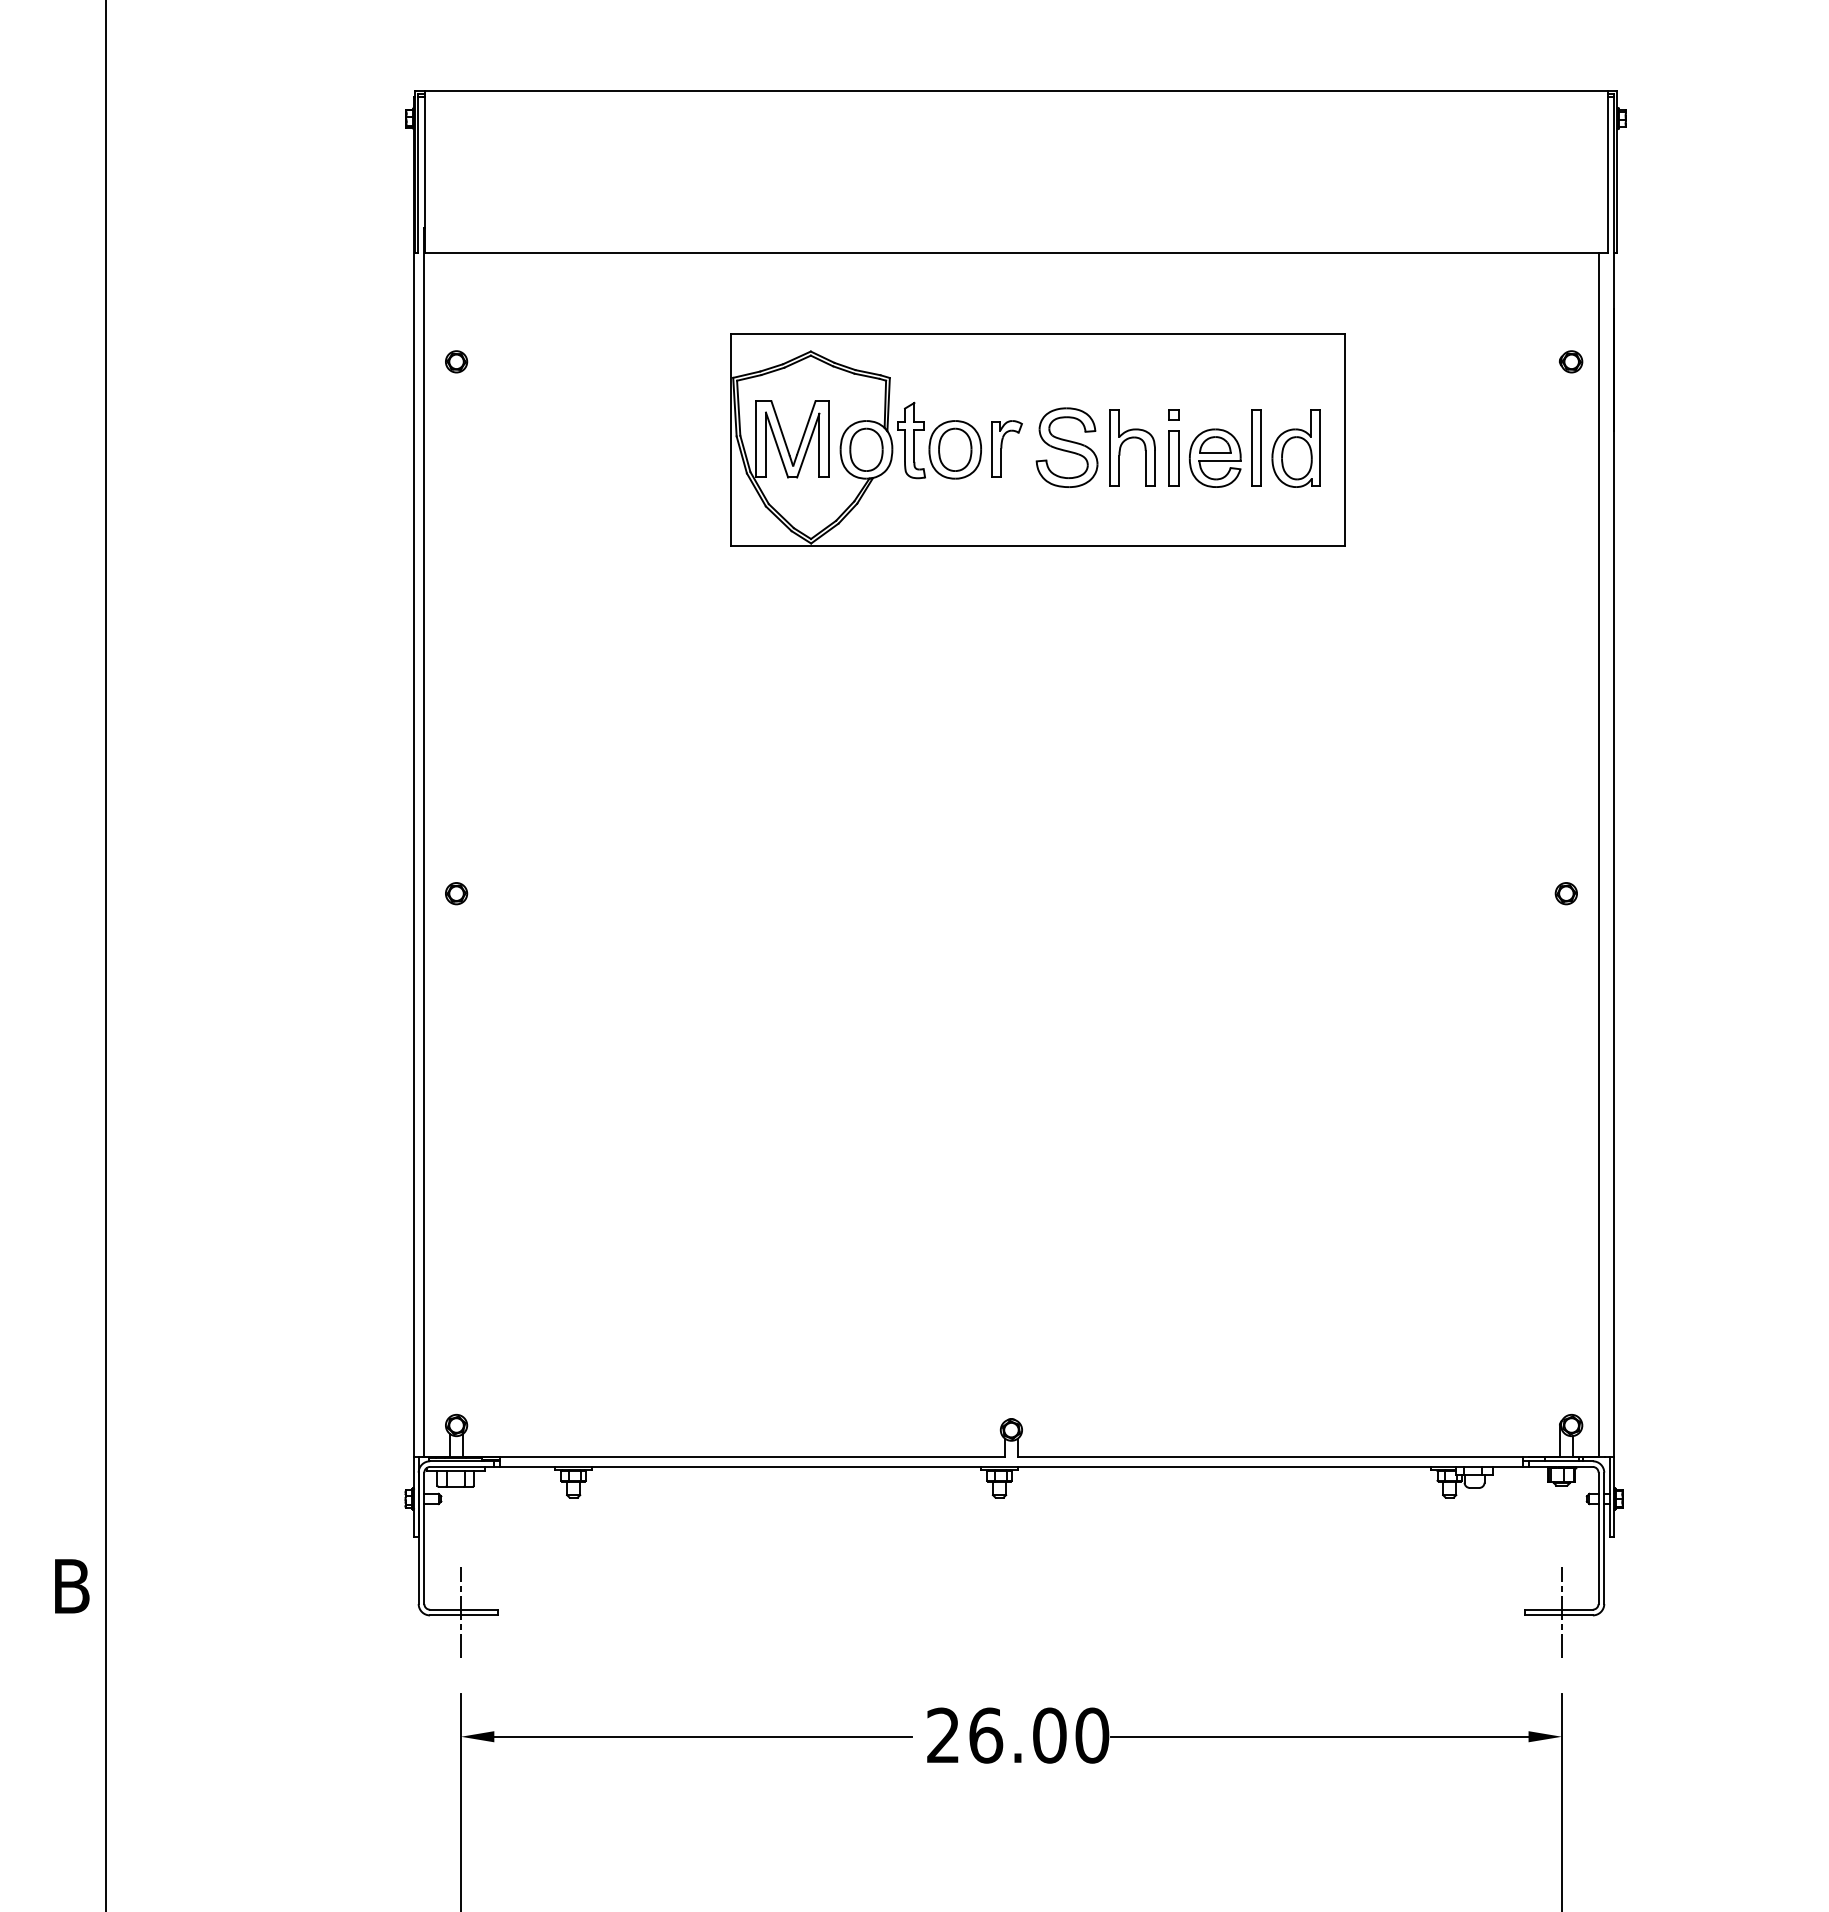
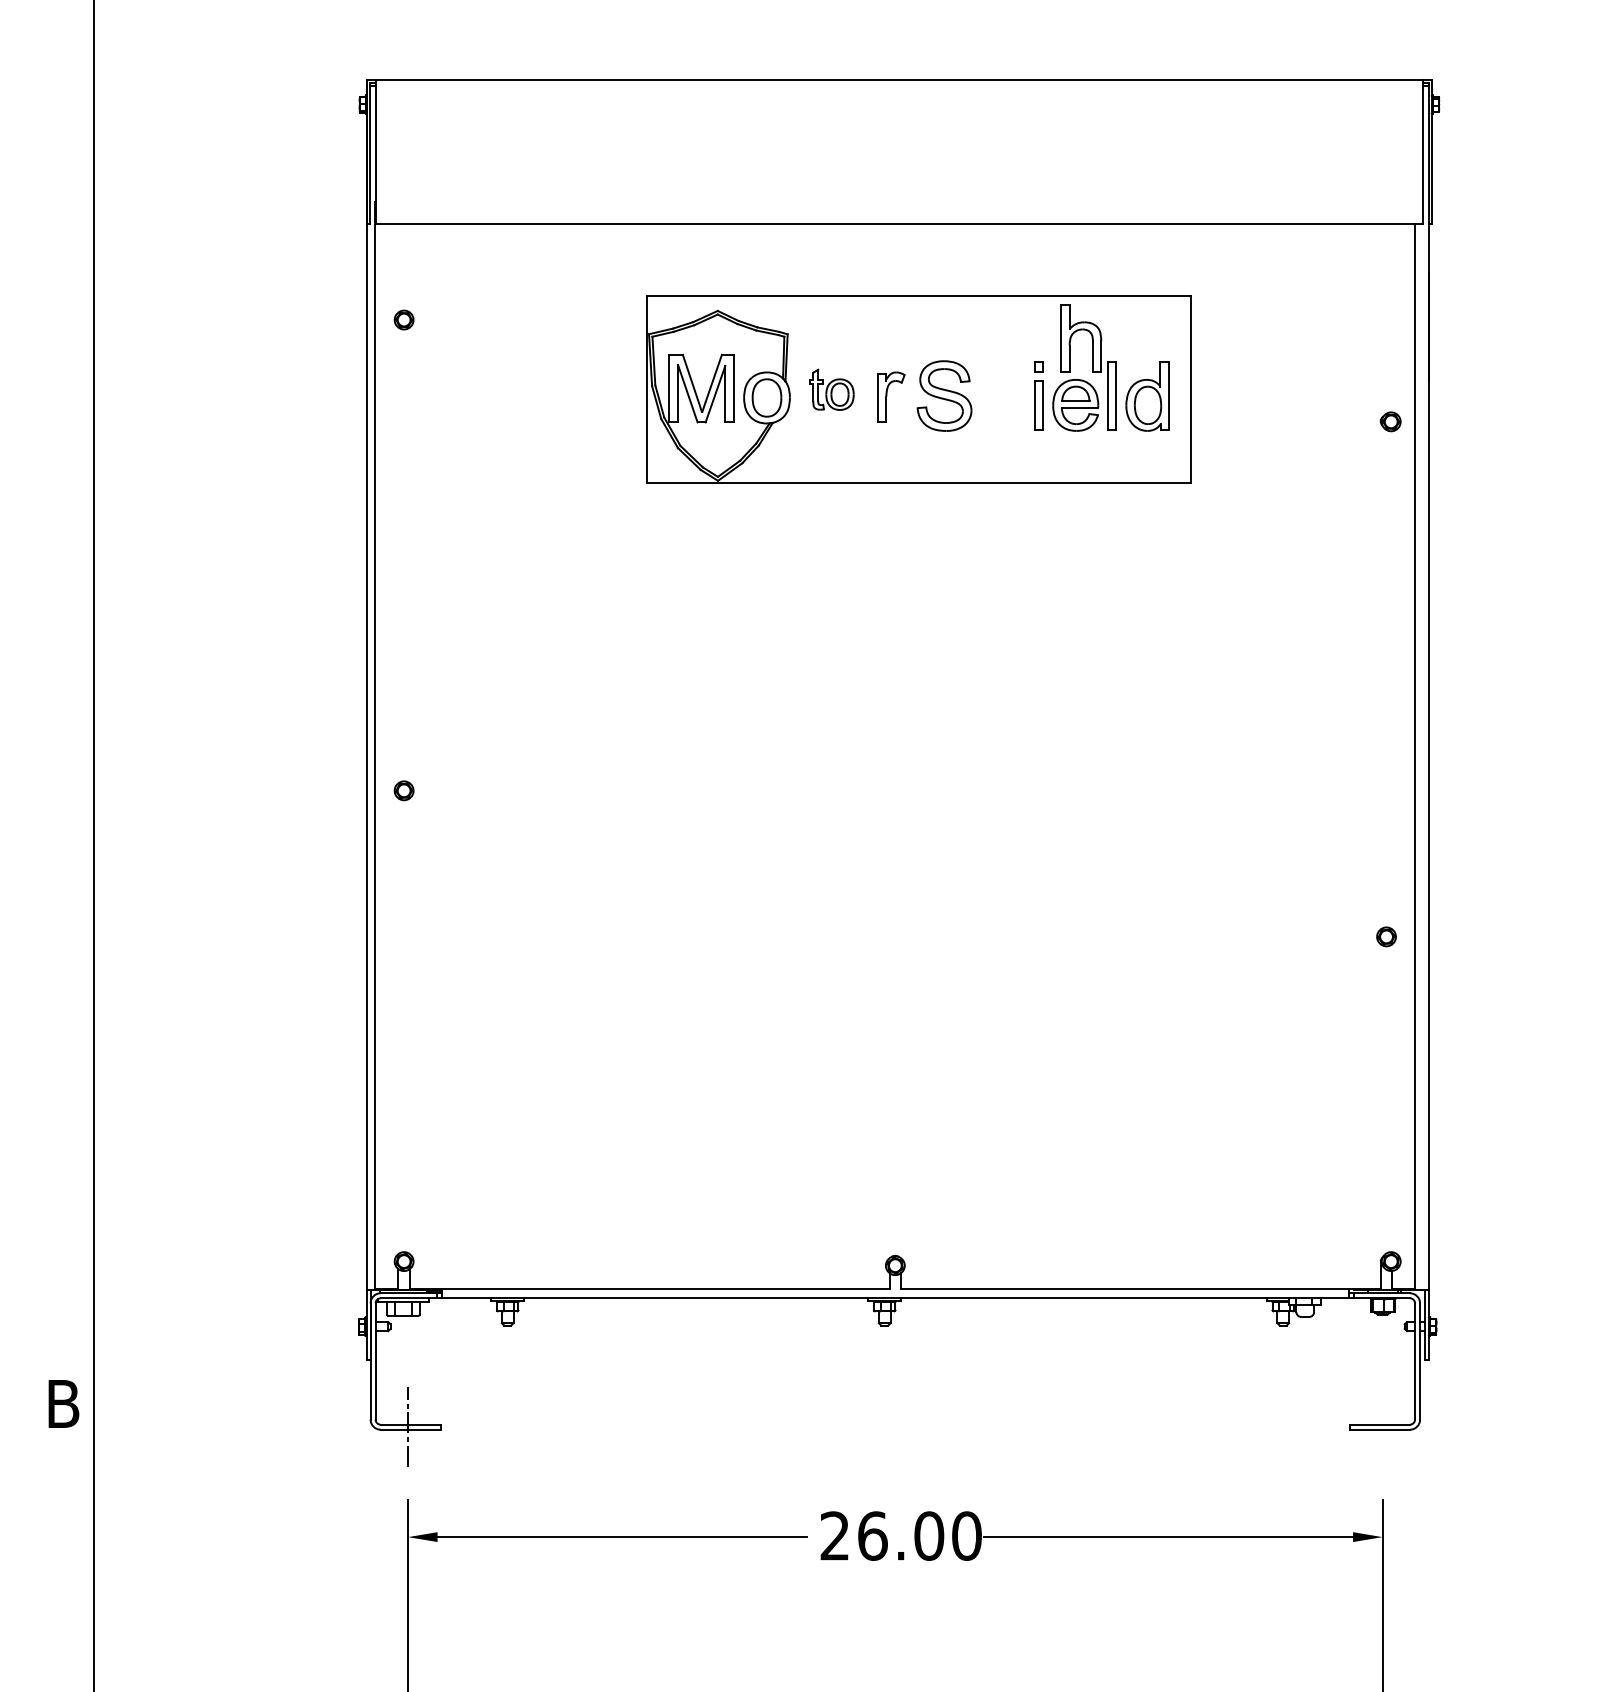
part: (1571, 361) -> (1391, 421), moved
part: (1129, 439) -> (1078, 331), moved
part: (939, 440) -> (831, 389), size x0.6
part: (1565, 893) -> (1385, 936), moved
line: (1561, 1612) -> (1382, 1427), removed

